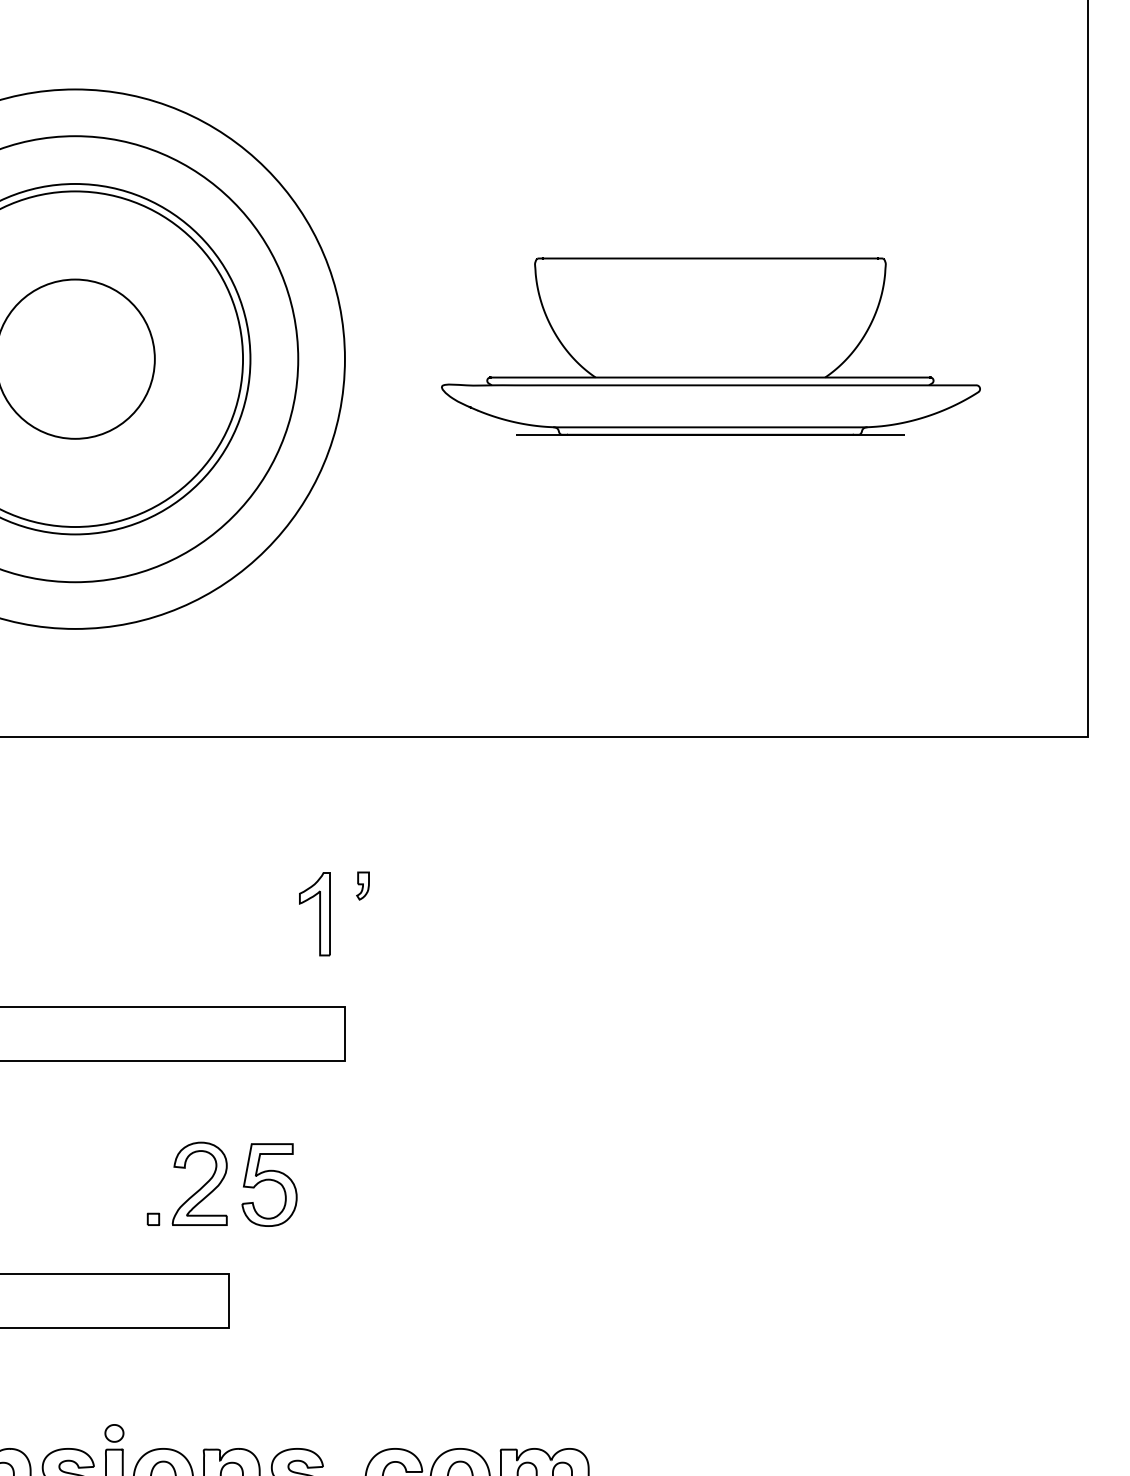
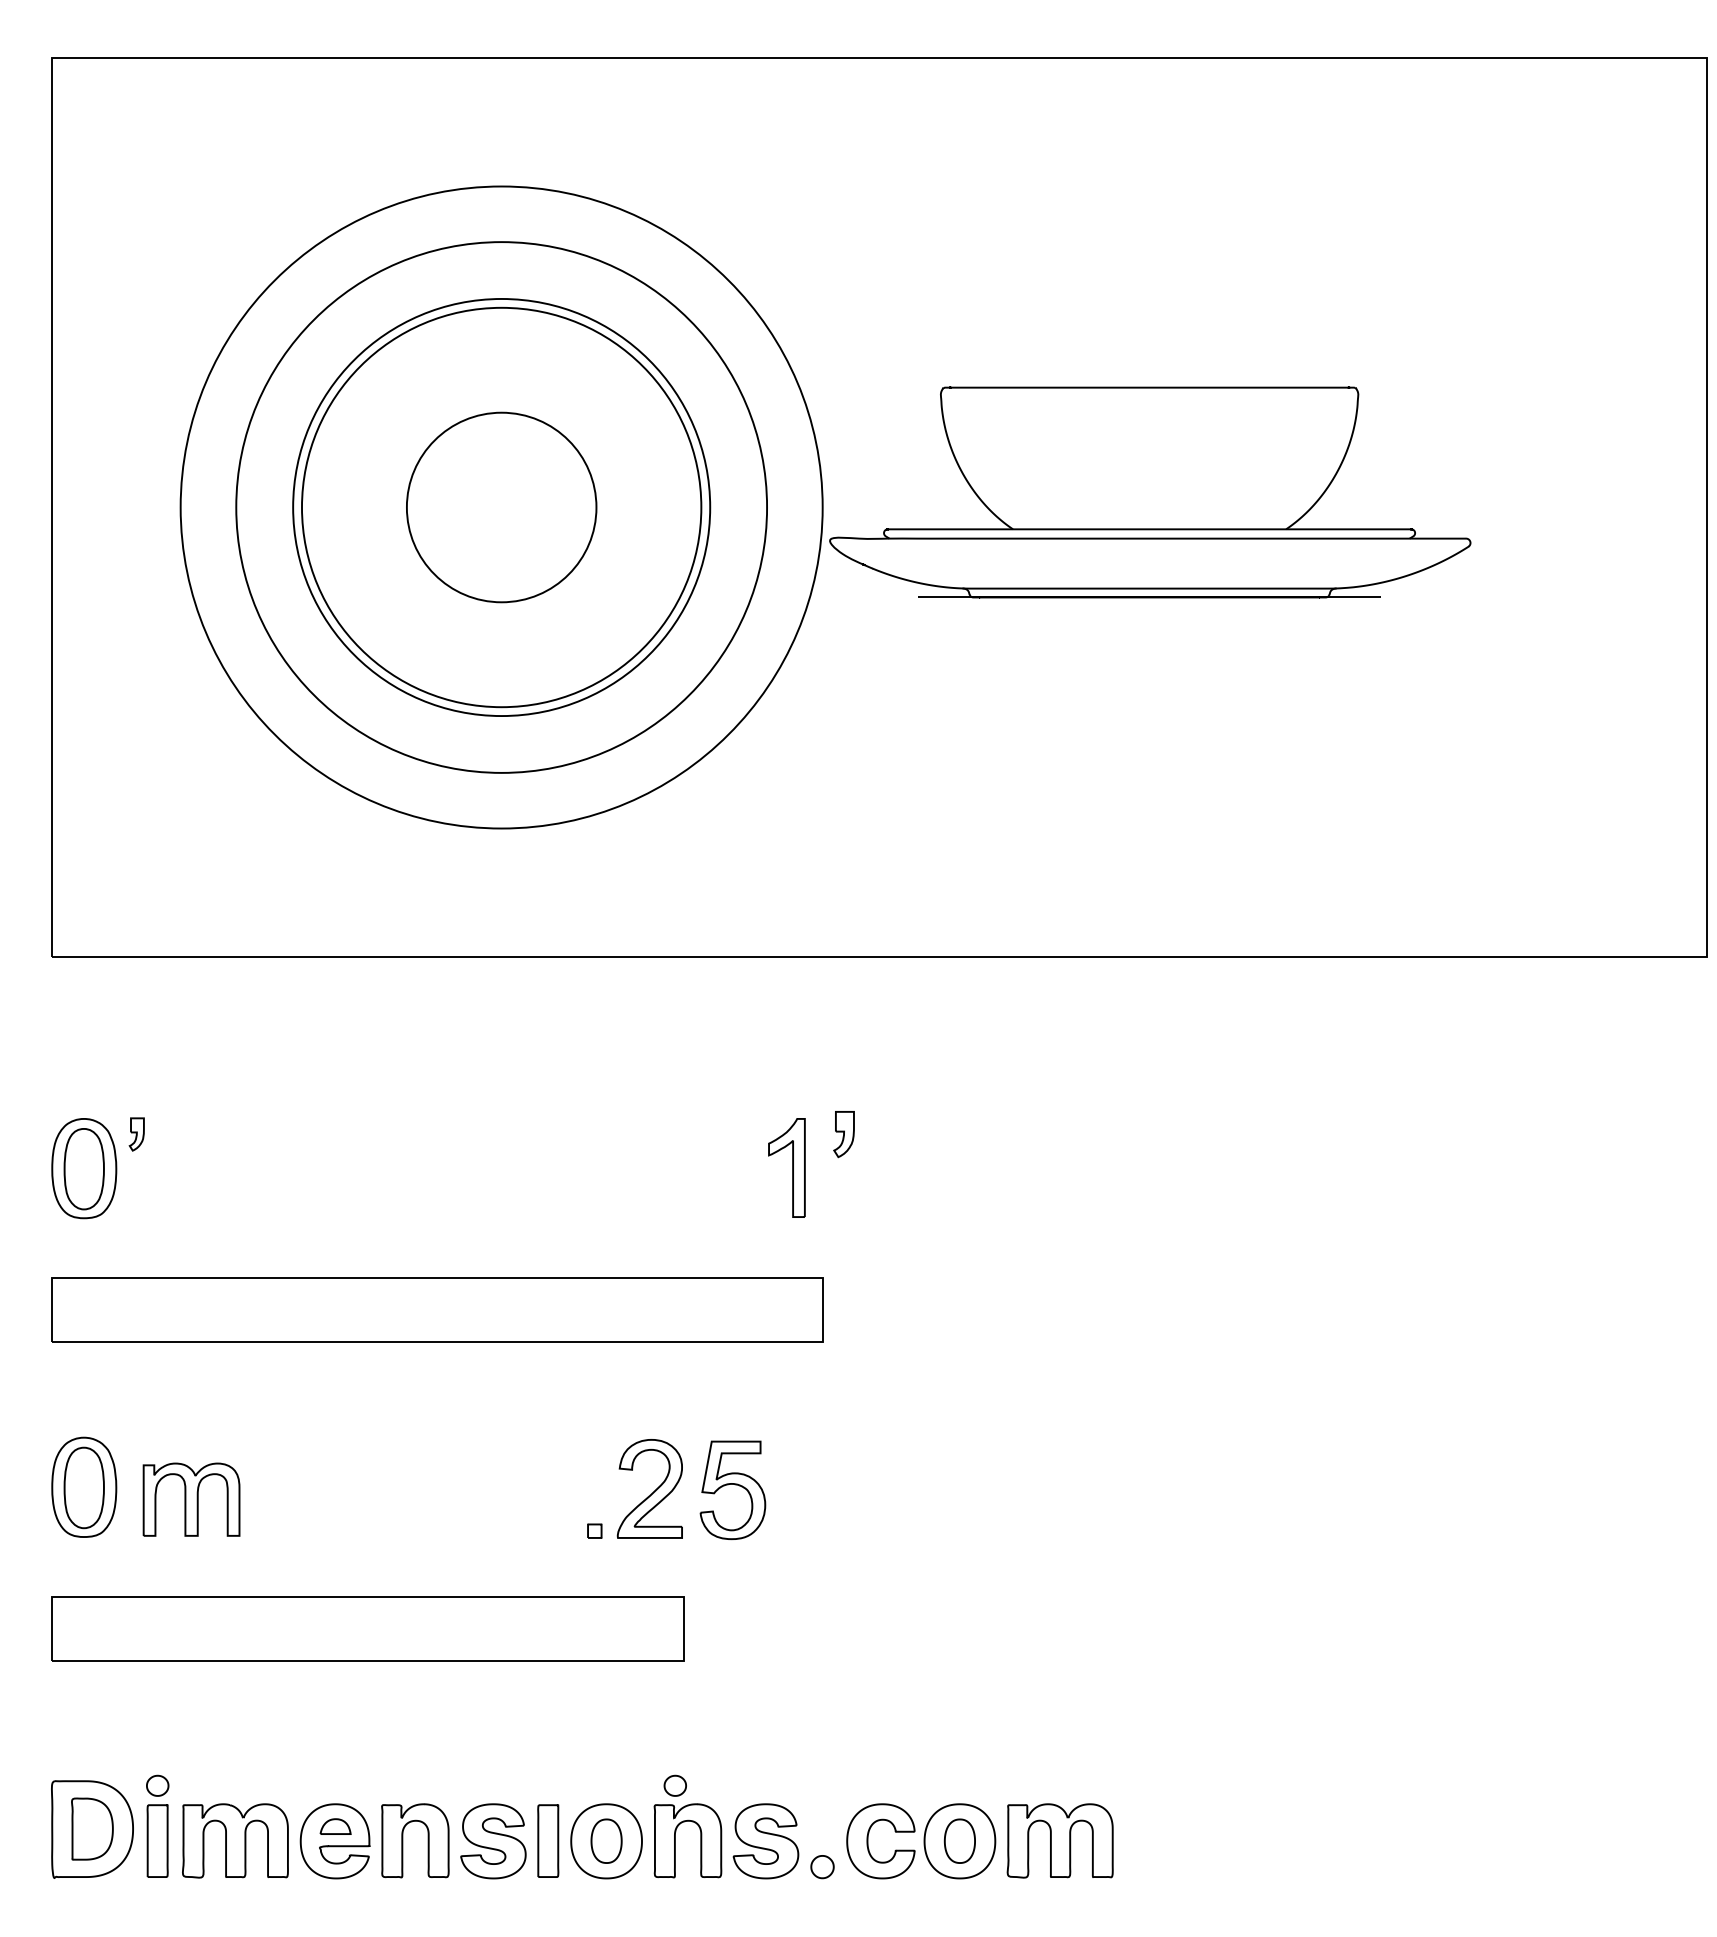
part: (711, 346) -> (1150, 492), moved
part: (363, 886) -> (844, 1134), size x1.4
part: (113, 1433) -> (674, 1785), moved

